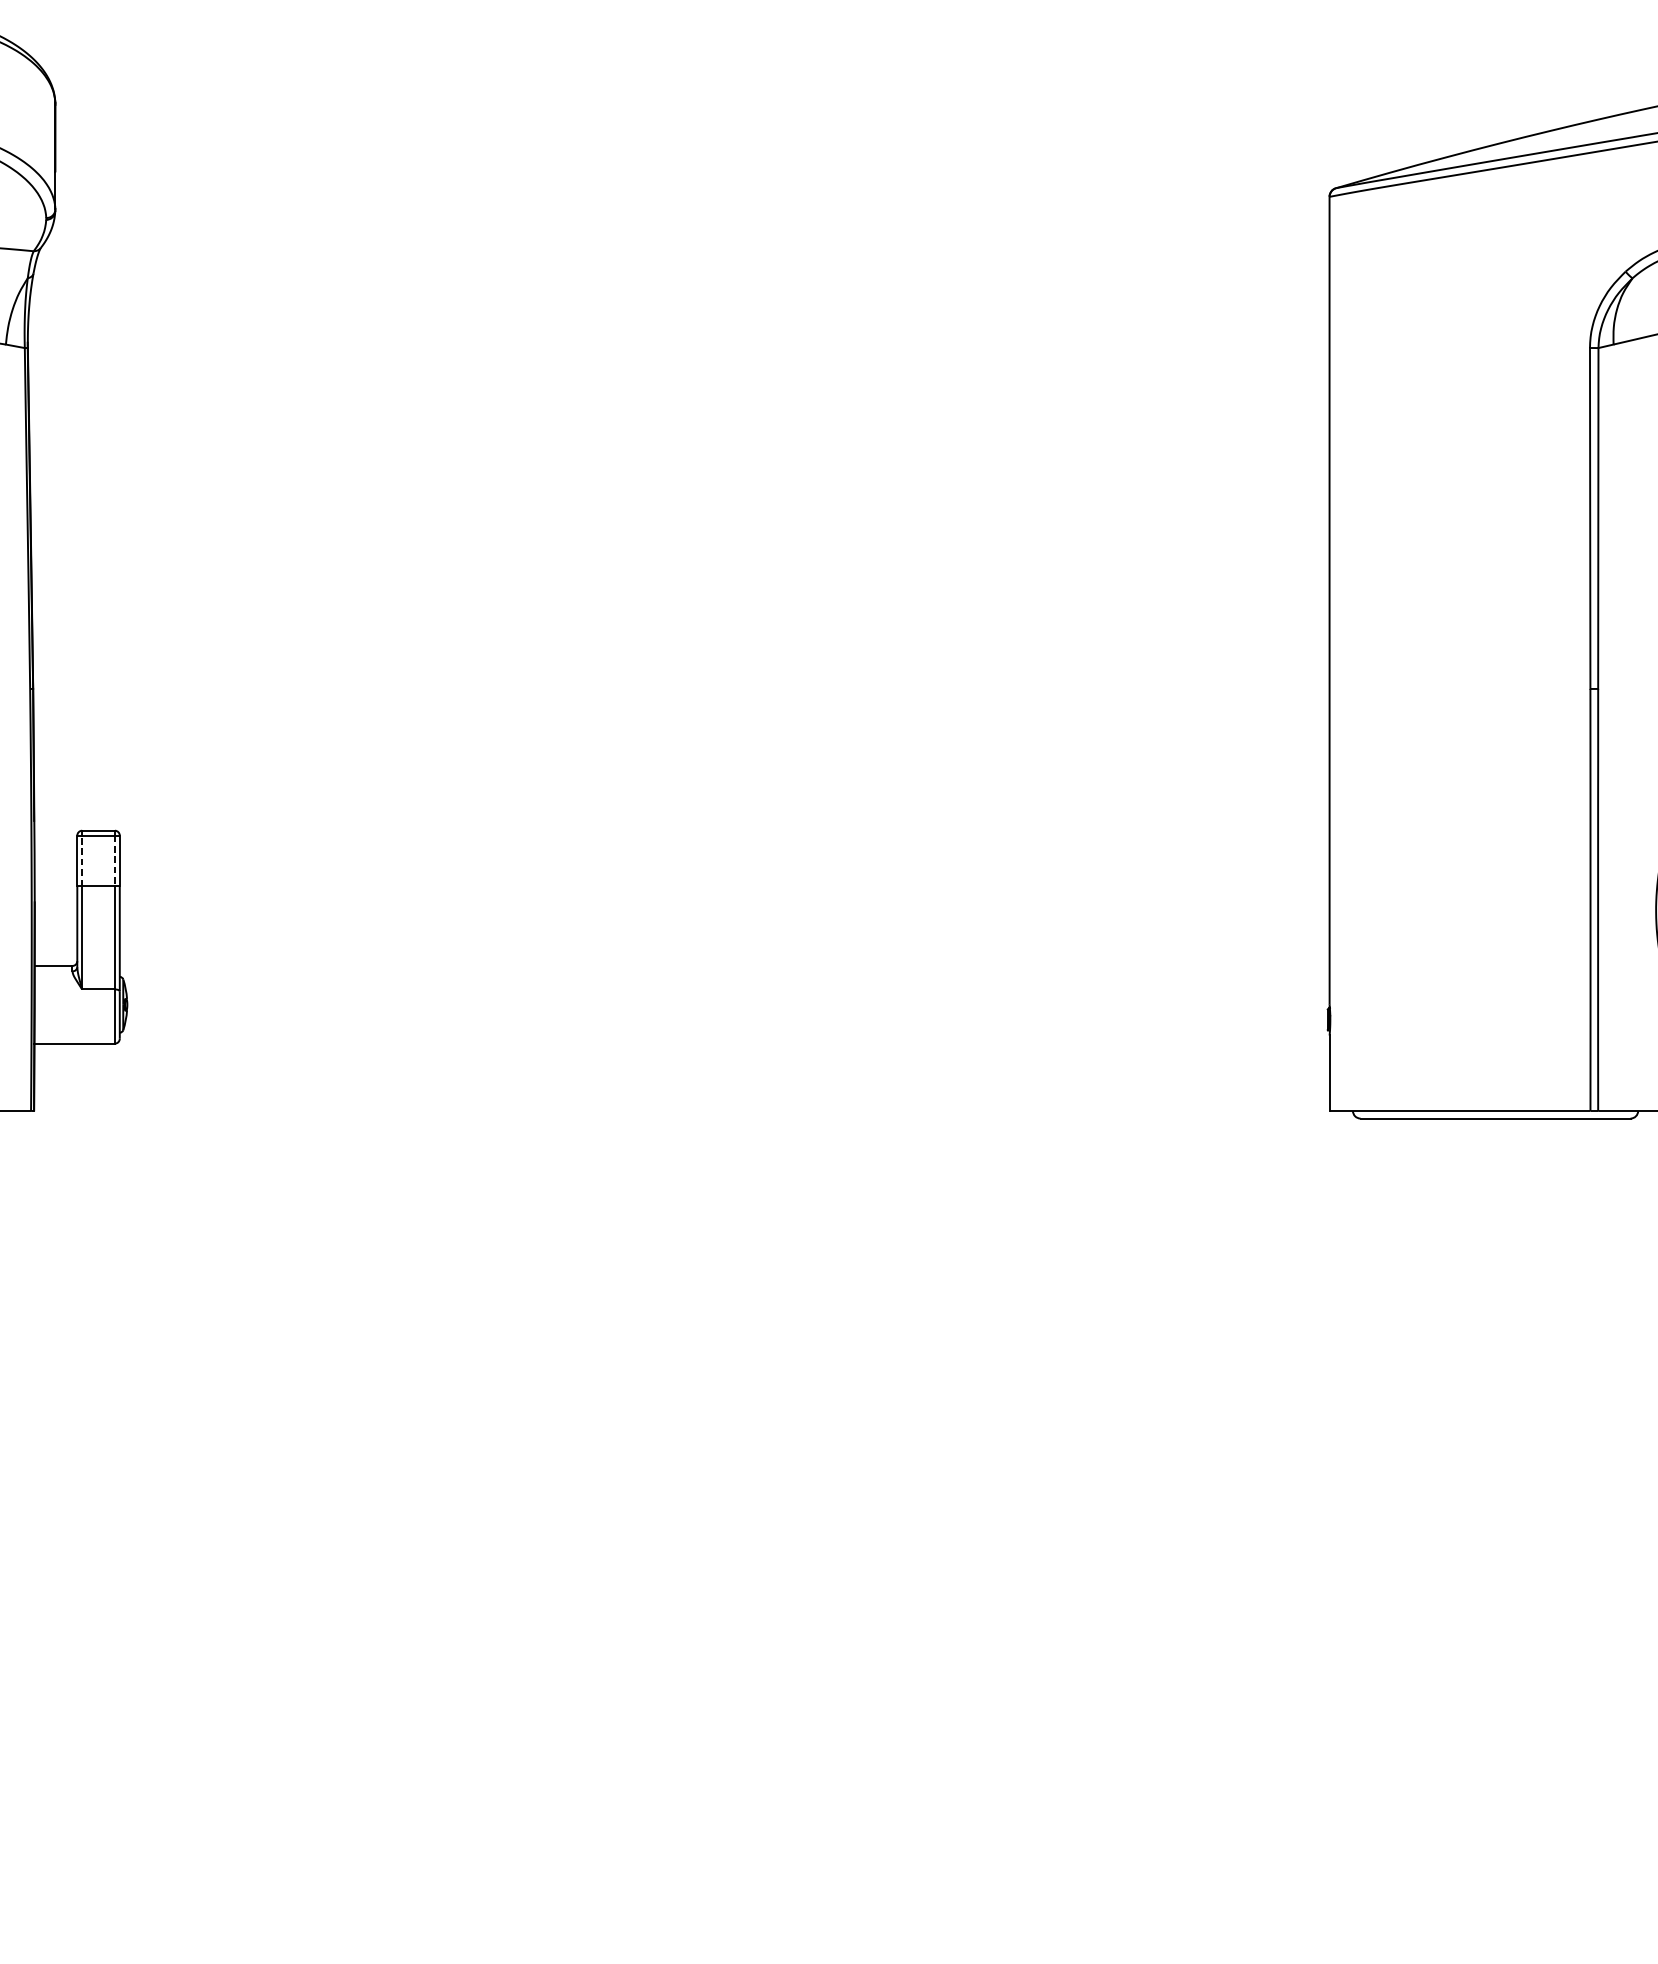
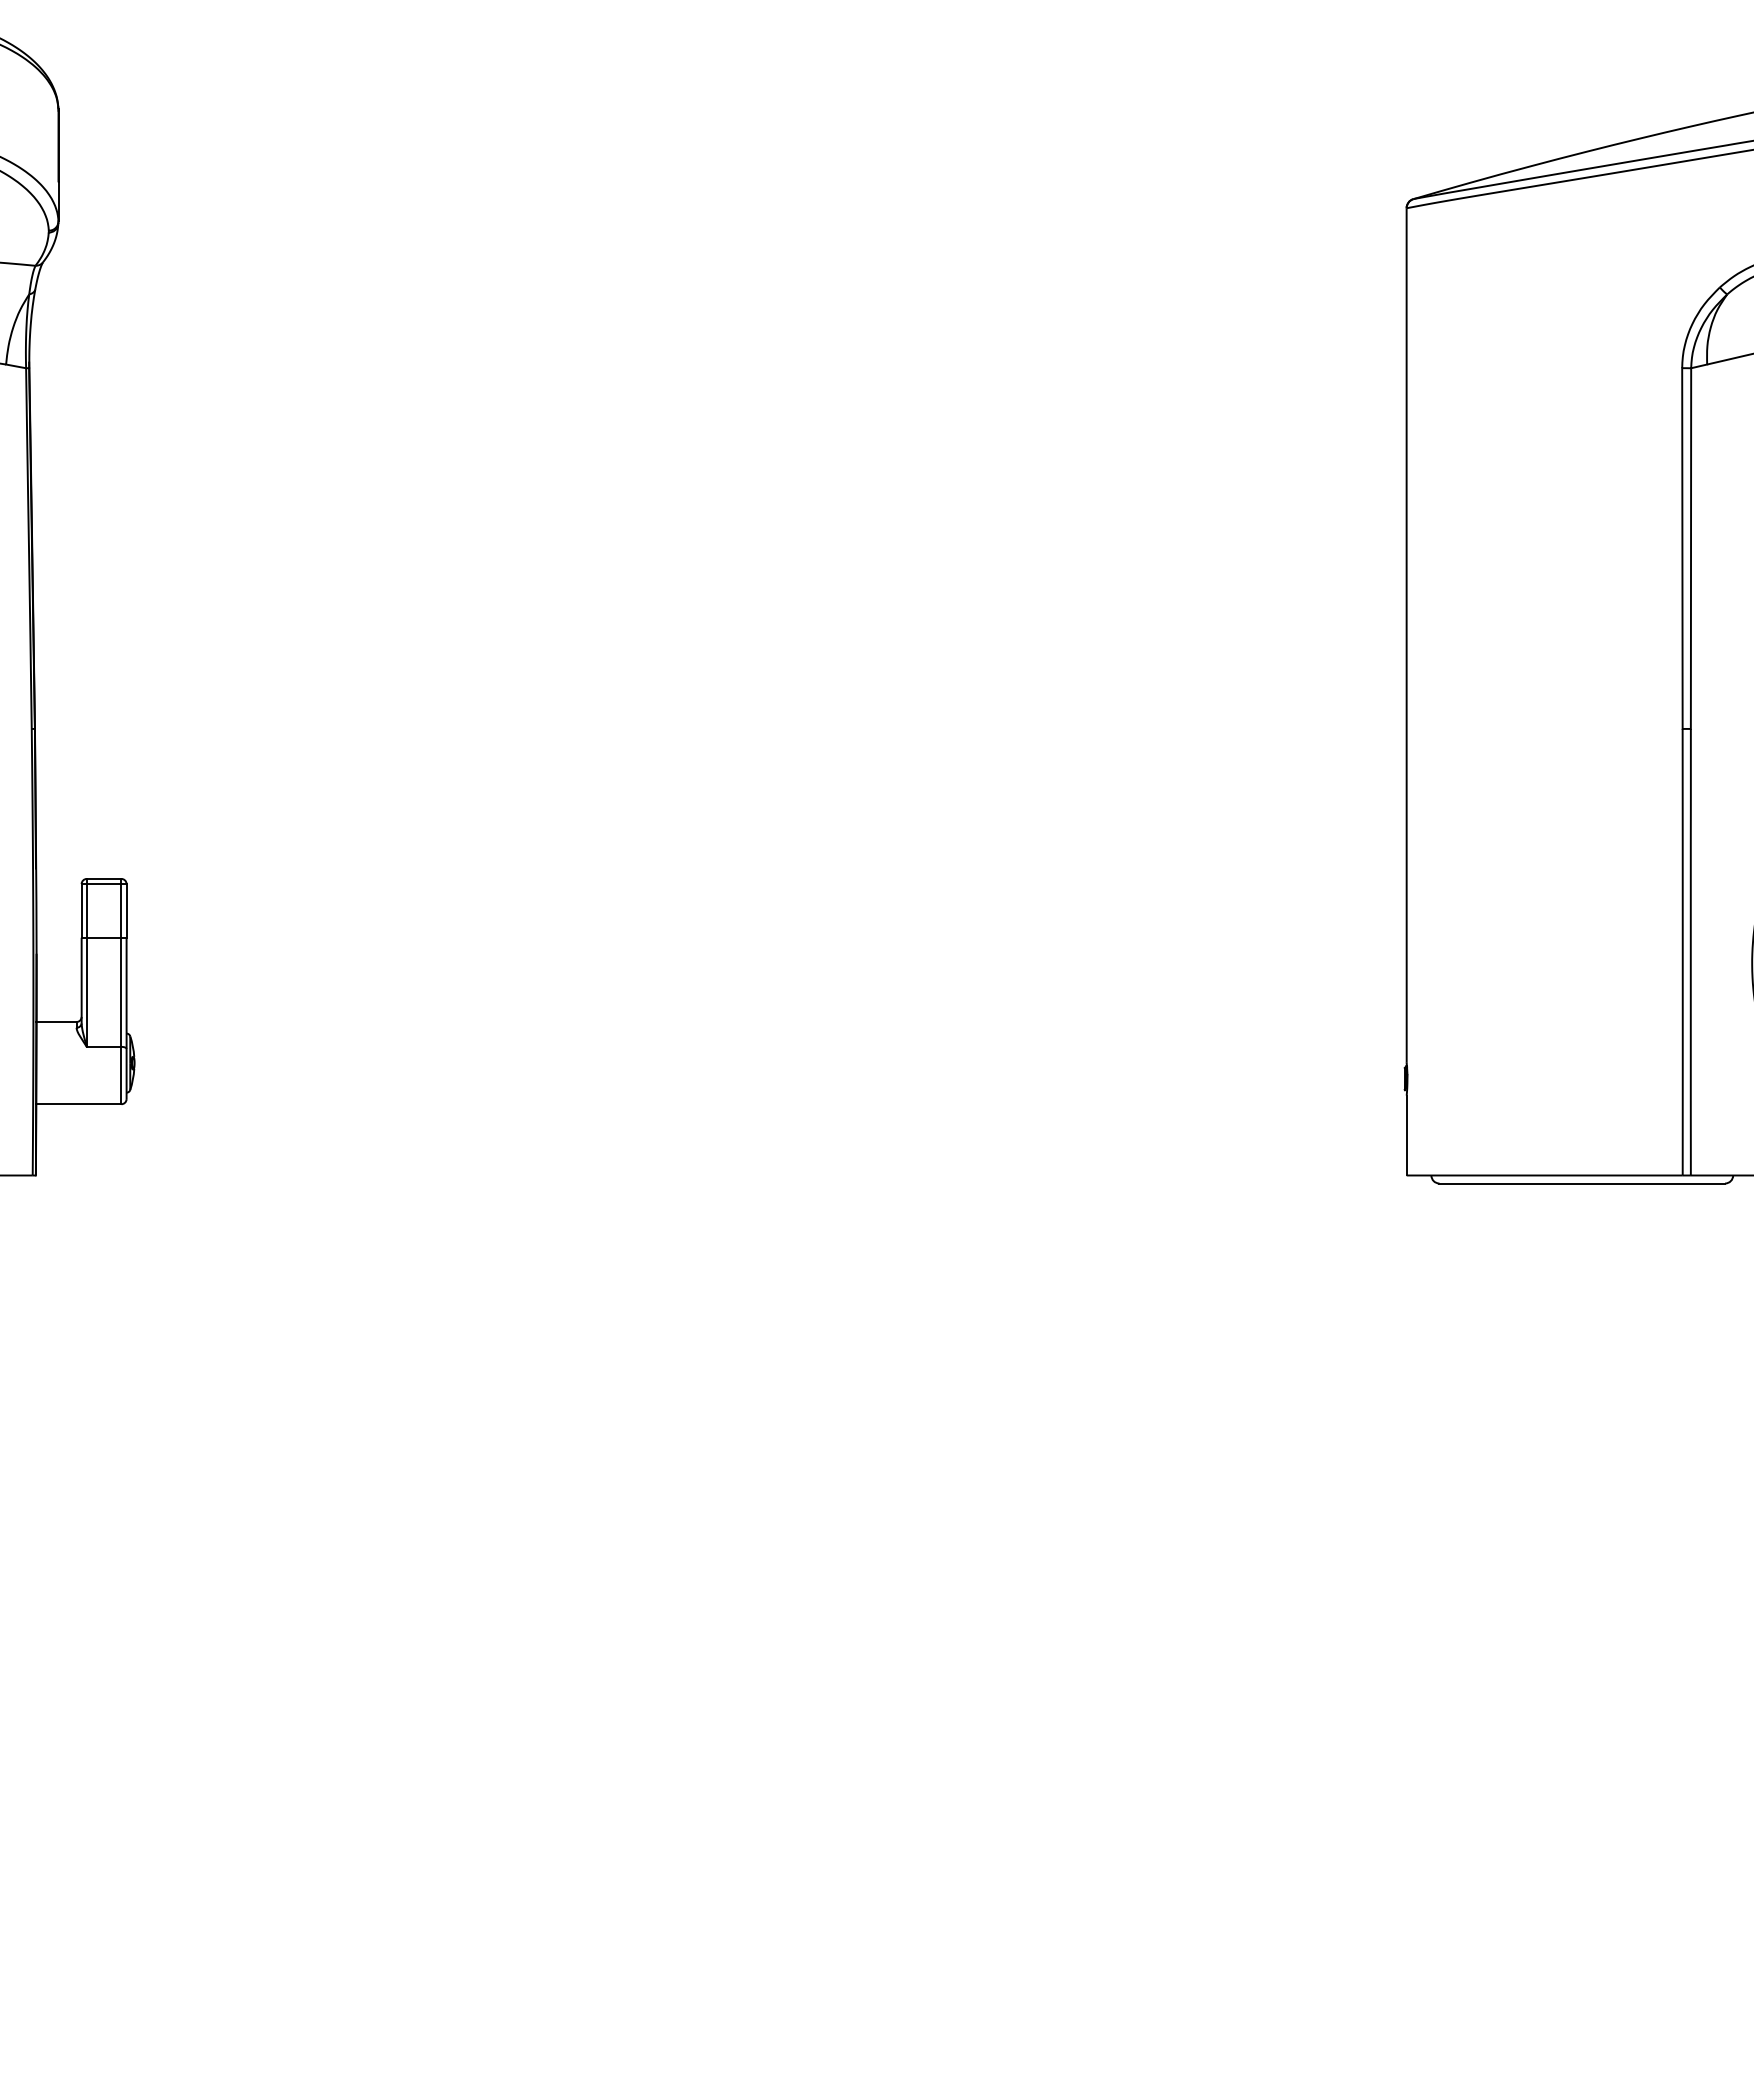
line: (81, 860) -> (86, 910), dashed -> solid
line: (114, 860) -> (121, 910), dashed -> solid

